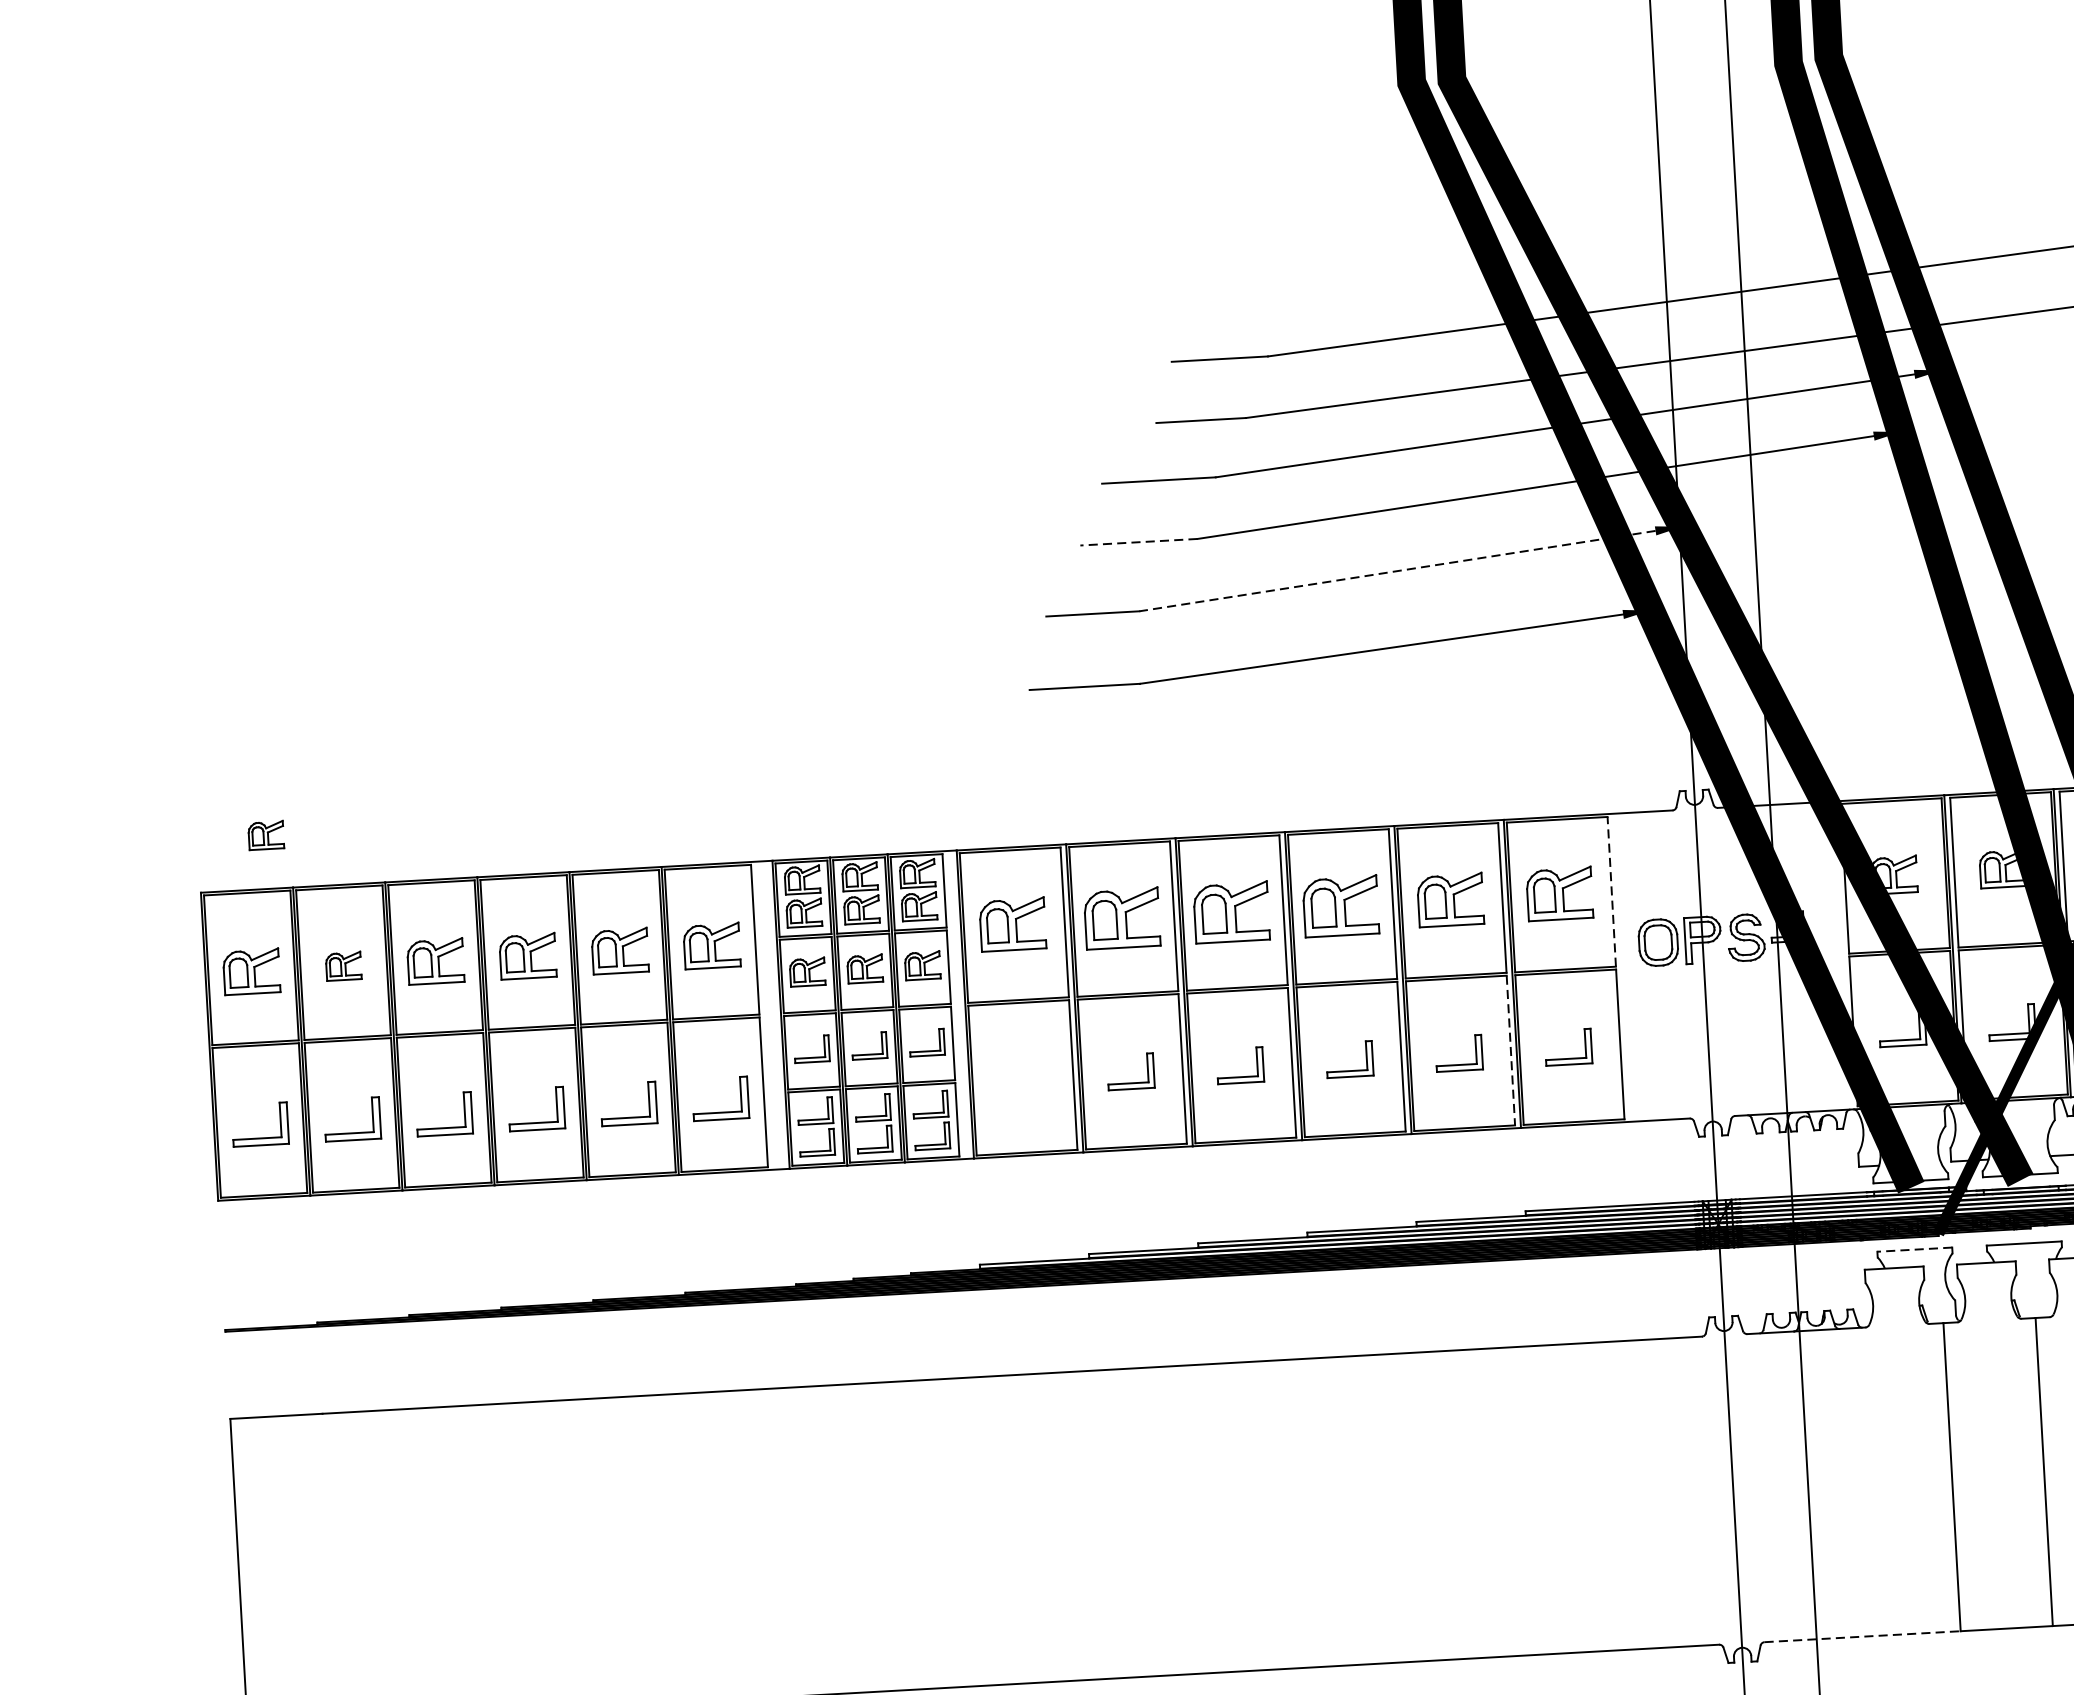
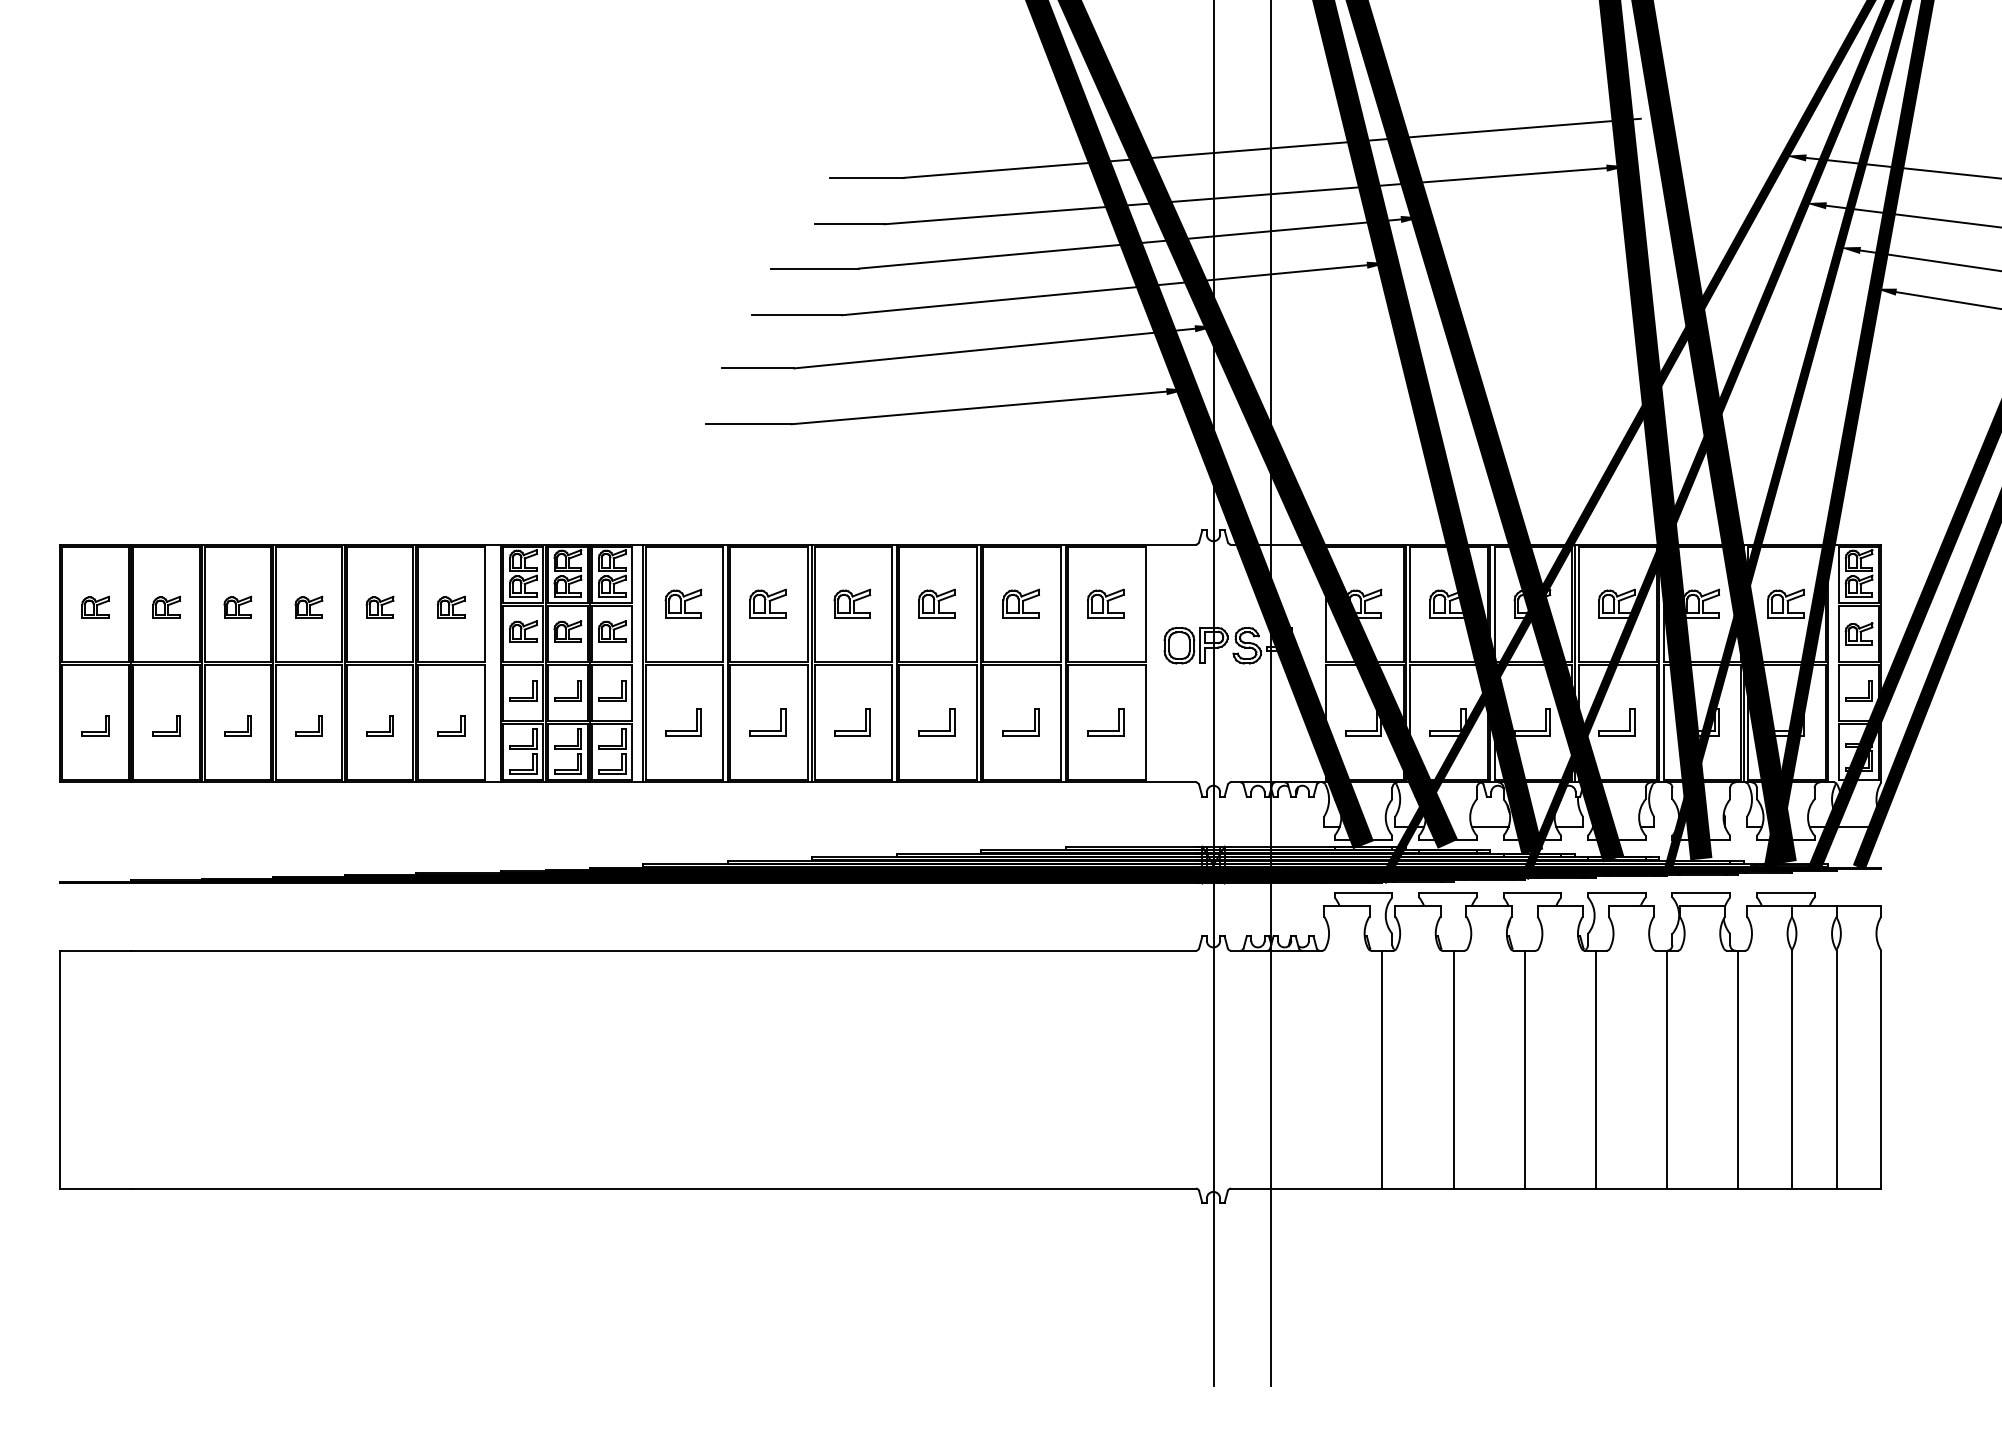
line: (1138, 542) -> (796, 315), dashed -> solid
line: (1397, 571) -> (994, 348), dashed -> solid
part: (265, 834) -> (112, 502), removed
line: (1611, 891) -> (1145, 604), dashed -> solid
part: (1559, 893) -> (1105, 603), size x0.71
part: (1449, 899) -> (1020, 603), size x0.71
part: (1340, 905) -> (936, 603), size x0.62
part: (1231, 911) -> (852, 603), size x0.62
part: (1121, 917) -> (767, 603), size x0.62
part: (1012, 923) -> (683, 603), size x0.71
part: (712, 944) -> (451, 606), size x0.62
part: (619, 949) -> (379, 606), size x0.62
part: (527, 954) -> (308, 606), size x0.62
part: (435, 960) -> (237, 606), size x0.62
part: (251, 970) -> (95, 606), size x0.62
line: (1511, 1050) -> (1061, 722), dashed -> solid
part: (1022, 1088) -> (683, 730), added
part: (721, 1098) -> (451, 725), size x0.62
part: (627, 1103) -> (379, 725), size x0.62
part: (535, 1109) -> (308, 725), size x0.62
part: (443, 1114) -> (237, 725), size x0.62
part: (351, 1119) -> (166, 725), size x0.62
part: (259, 1124) -> (95, 725), size x0.62
line: (1914, 1249) -> (1363, 892), dashed -> solid
line: (1862, 1636) -> (1306, 1188), dashed -> solid

